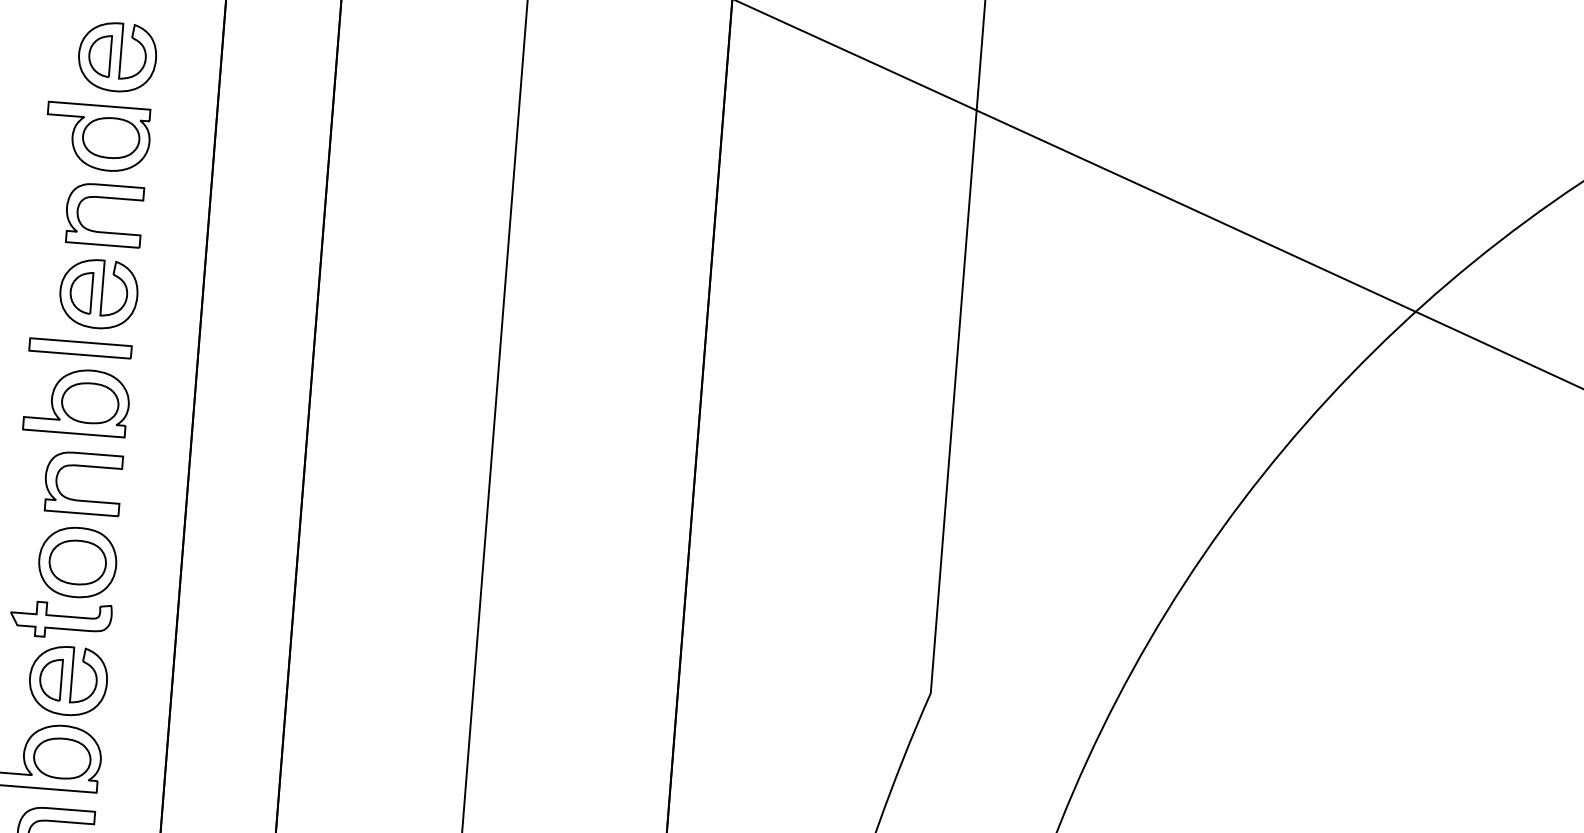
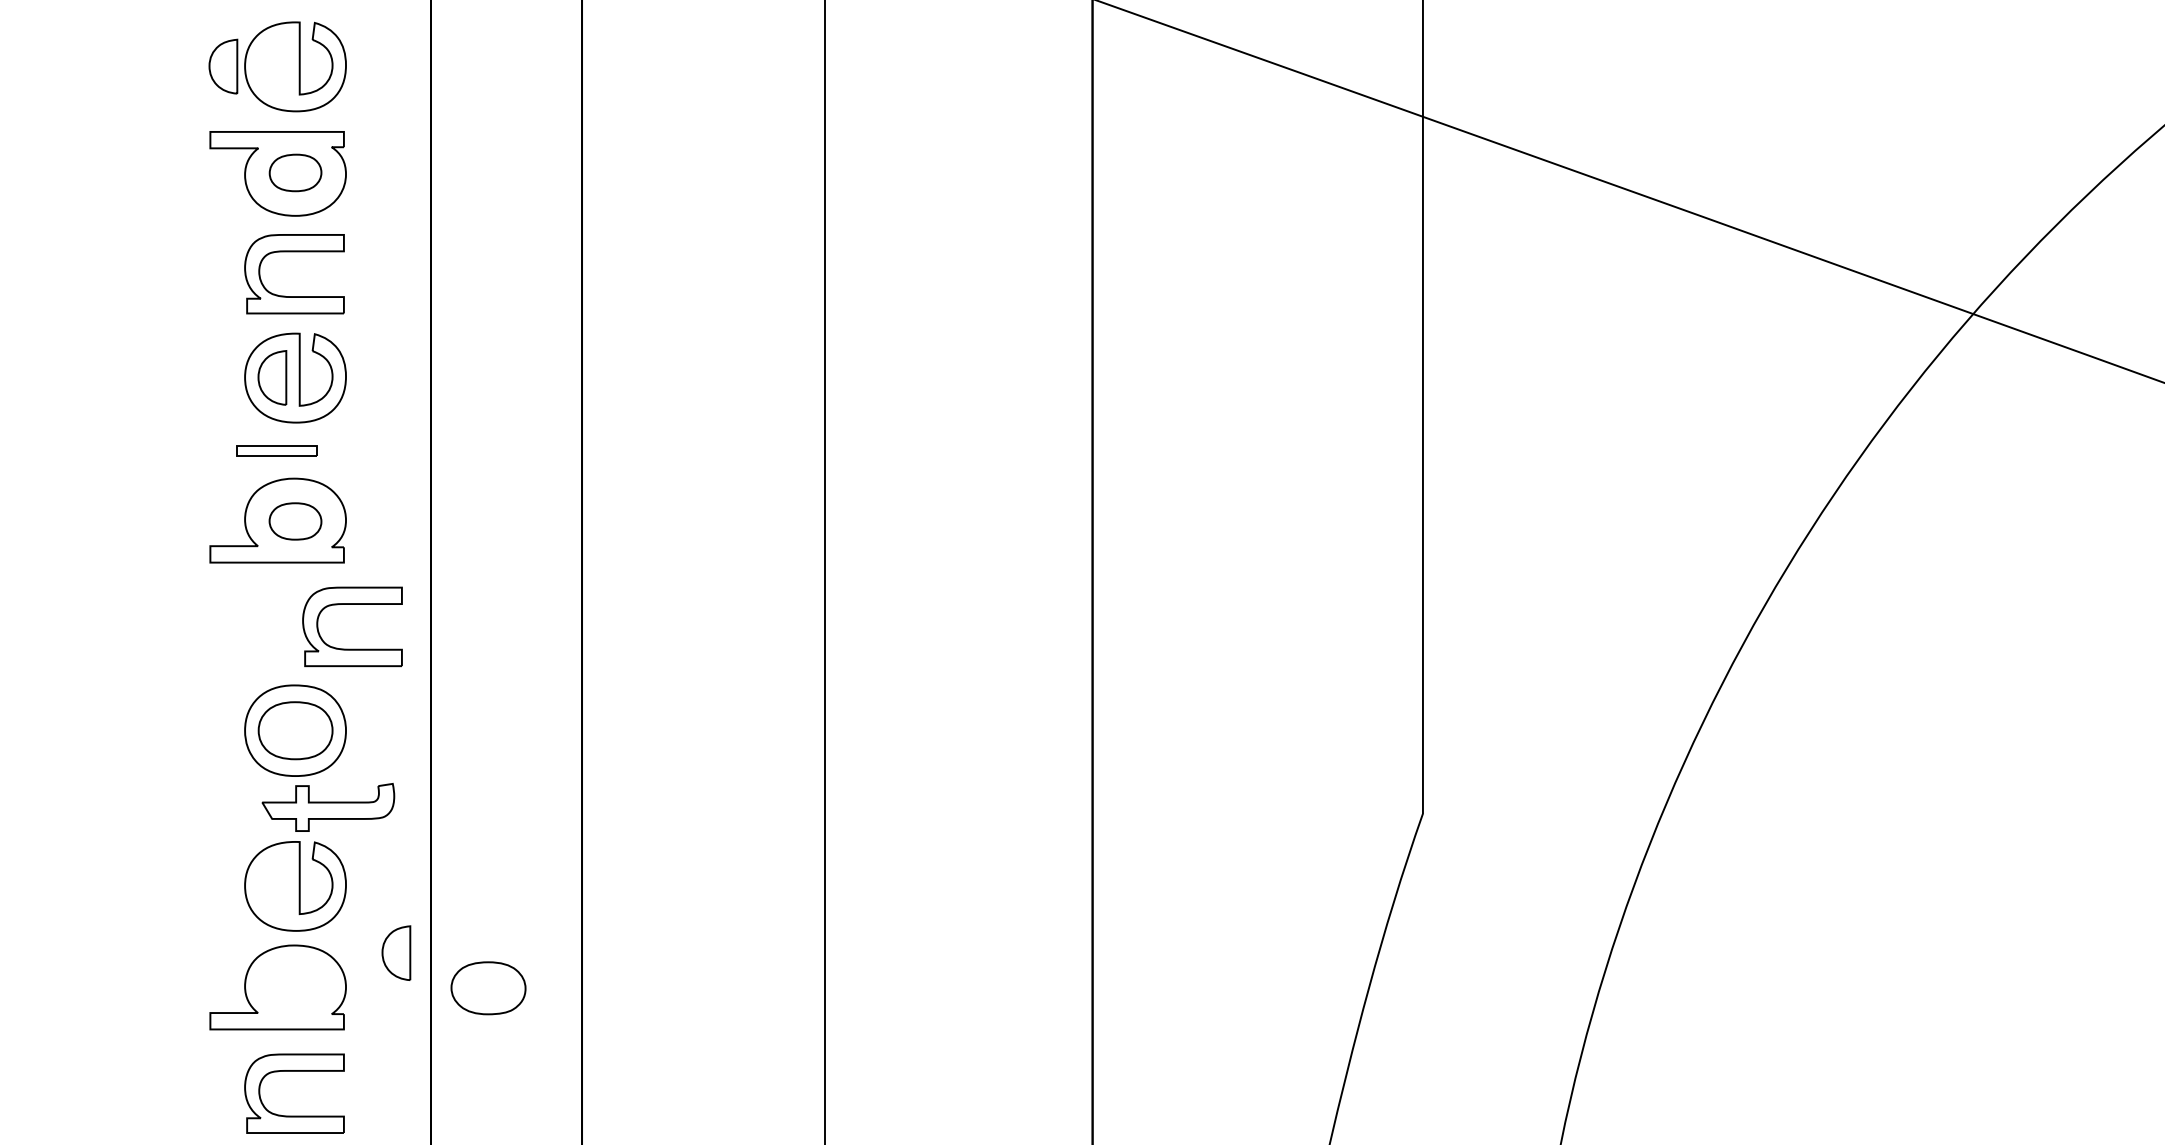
part: (99, 55) -> (223, 66), moved
part: (111, 137) -> (295, 172), size x0.7
part: (80, 348) -> (276, 450), size x0.6
part: (90, 403) -> (295, 521), size x0.7
part: (84, 466) -> (352, 604), moved
part: (60, 620) -> (328, 807), moved
part: (50, 678) -> (396, 952), moved
part: (62, 758) -> (488, 988), moved

